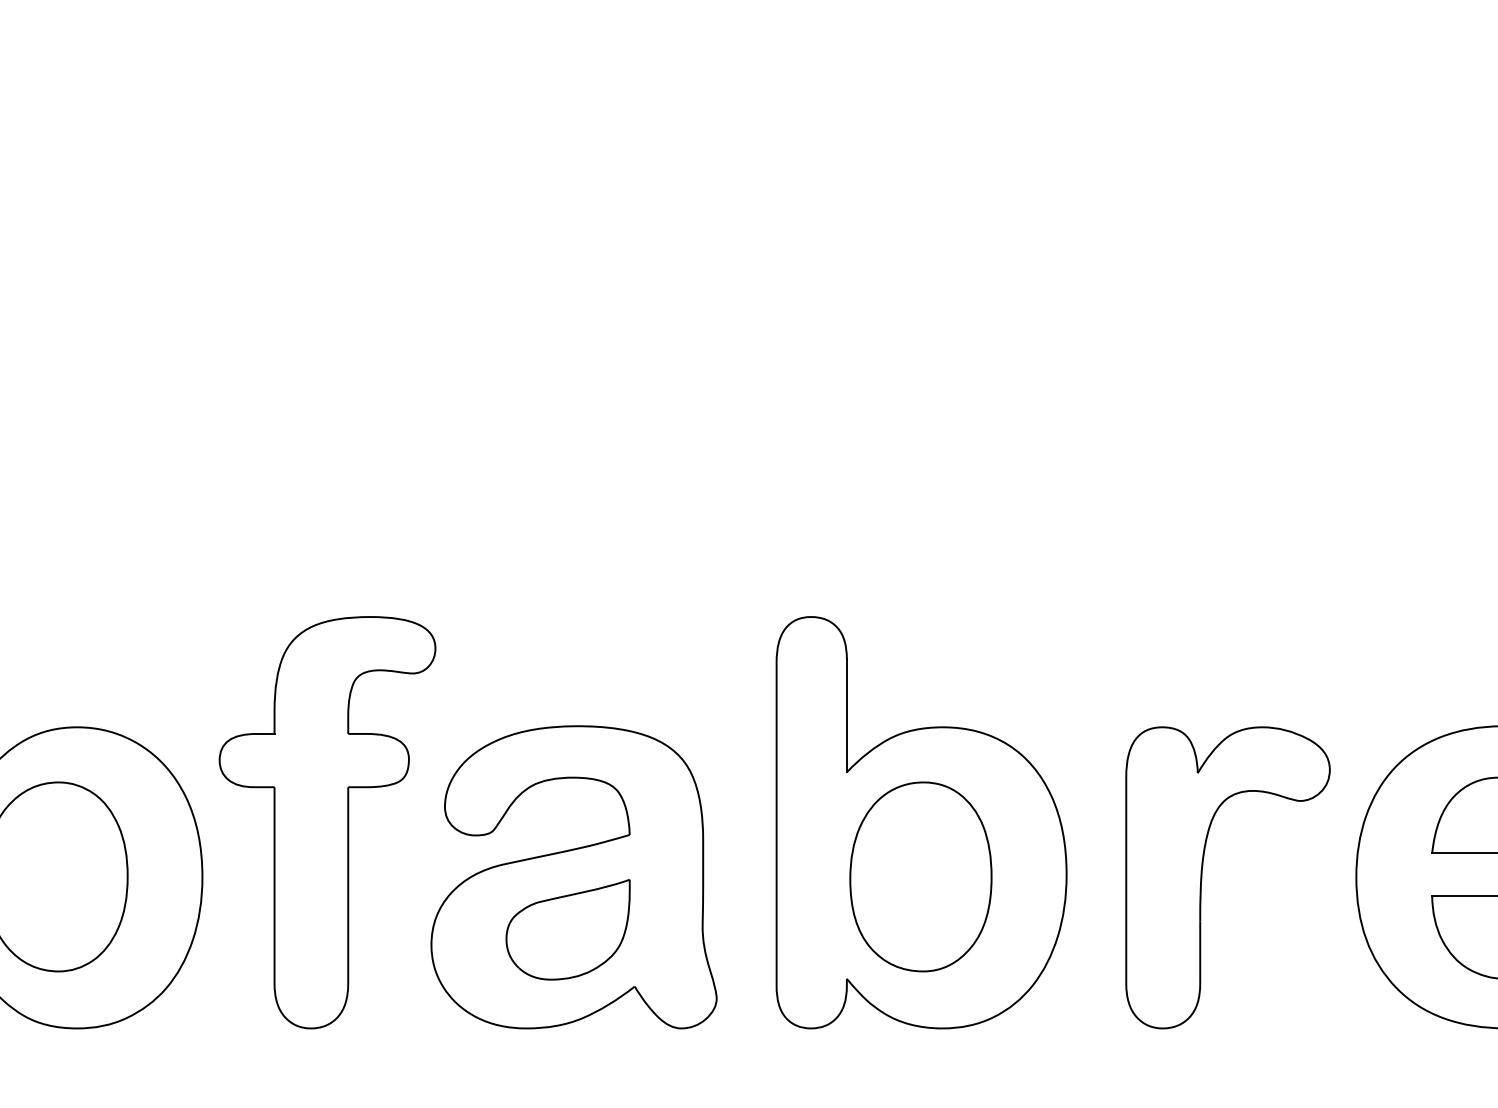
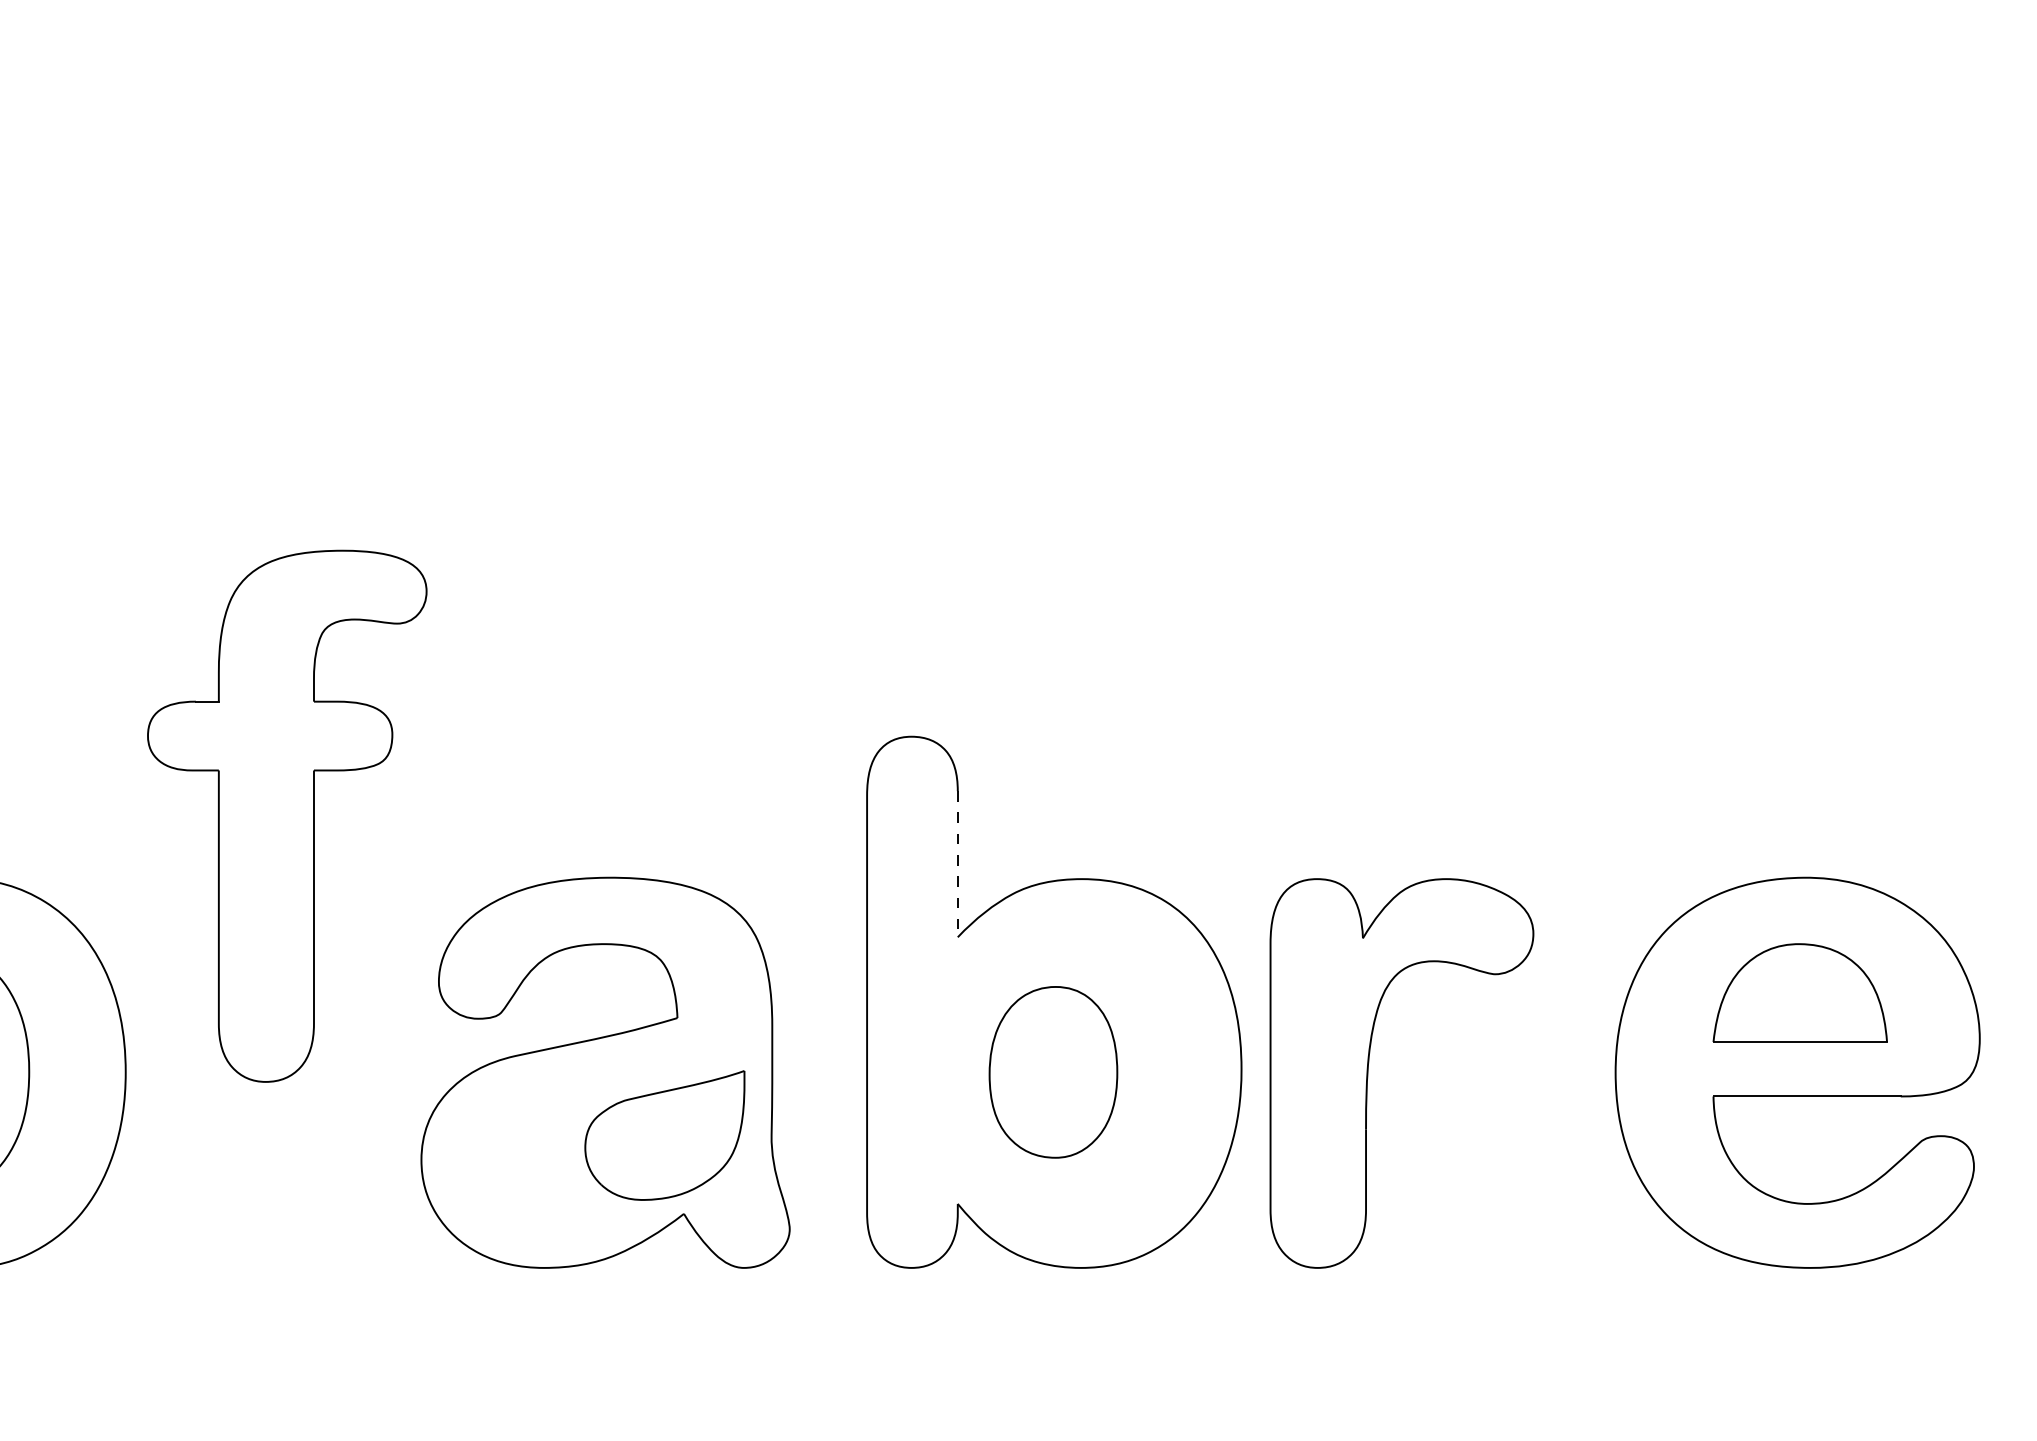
line: (846, 715) -> (957, 864), solid -> dashed
part: (327, 822) -> (287, 815), moved
part: (920, 877) -> (1053, 1072), size x0.7
part: (1202, 877) -> (1368, 1073), moved
part: (567, 929) -> (664, 1135), moved

